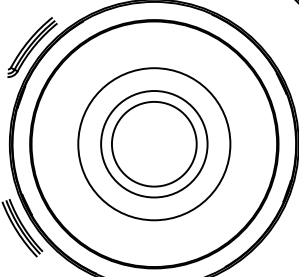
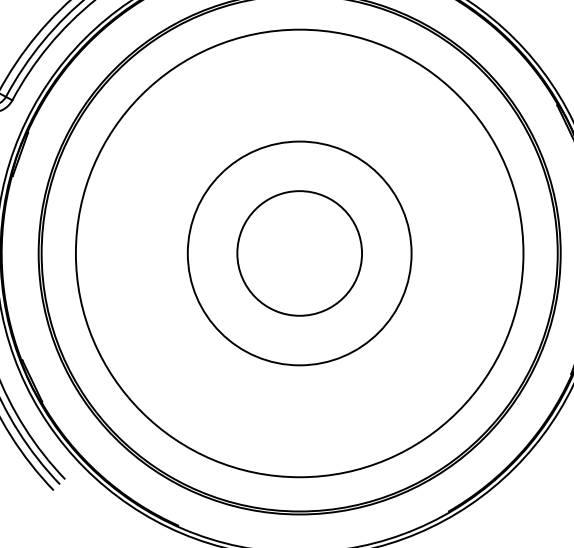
circle: (153, 143) -> (297, 251), size x0.7
circle: (154, 144) -> (300, 253), size x1.4

